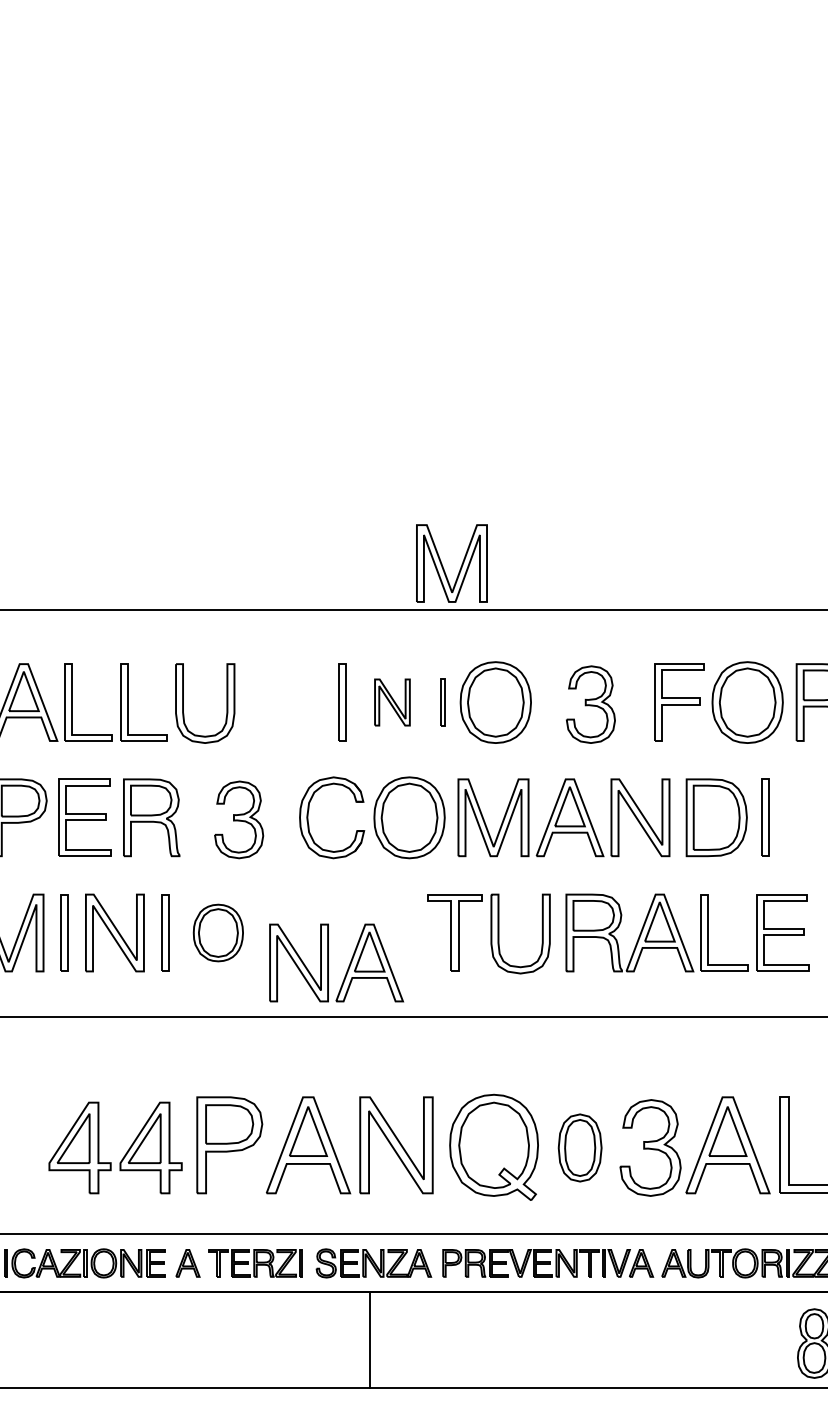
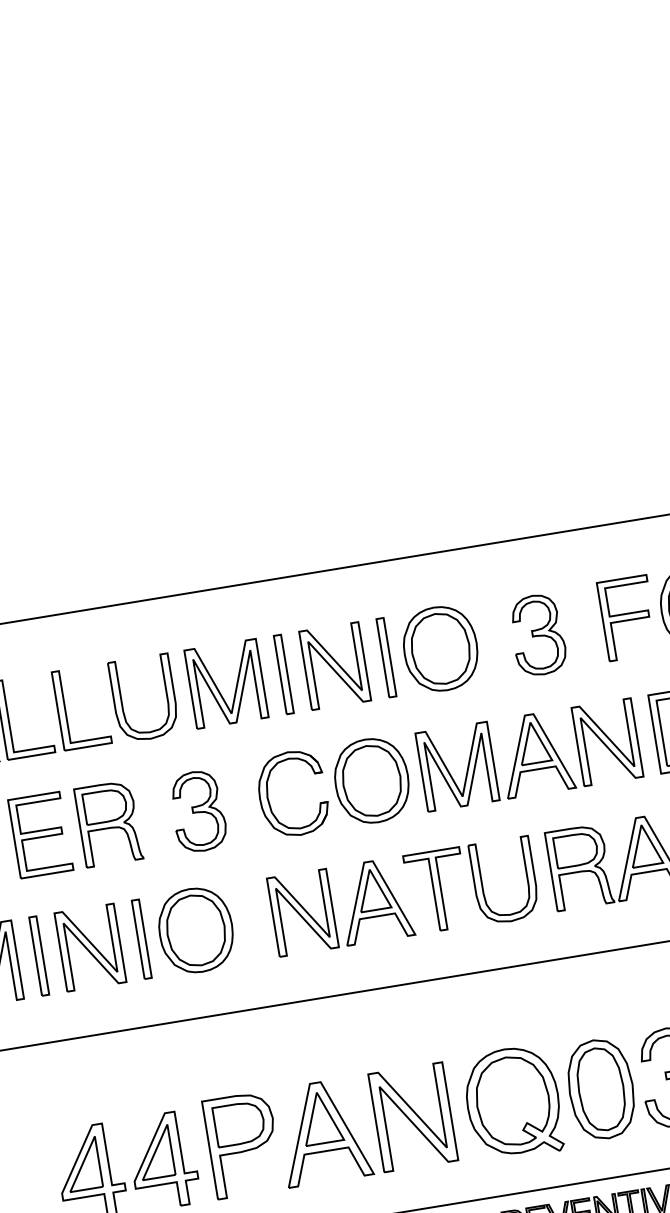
part: (443, 566) -> (218, 688), moved
part: (392, 702) -> (335, 666), size x1.67
part: (442, 702) -> (386, 657), size x1.67
part: (218, 932) -> (196, 929), size x1.43
part: (328, 962) -> (332, 907), moved
part: (579, 1147) -> (600, 1088), size x1.43

